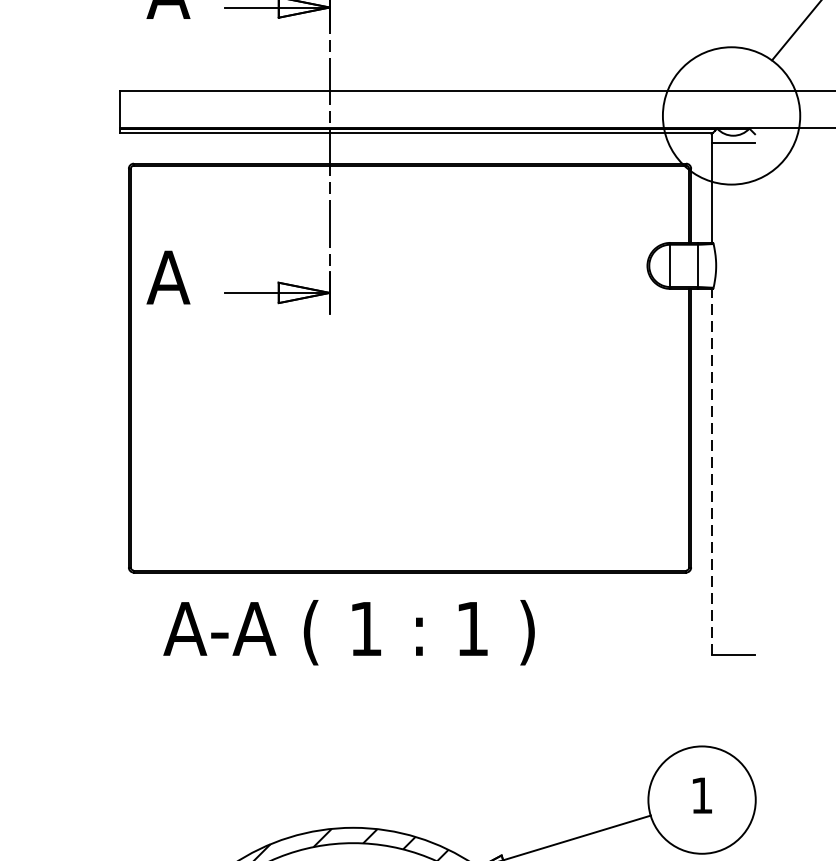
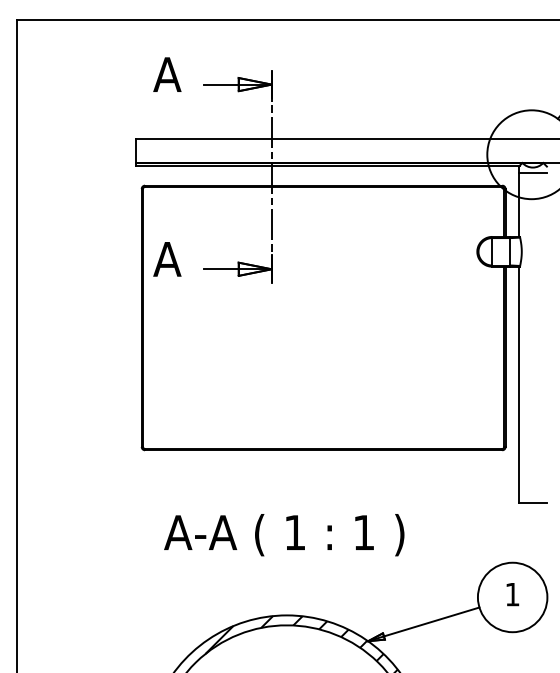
line: (711, 470) -> (518, 384), dashed -> solid
text: (349, 633) -> (284, 535), moved

